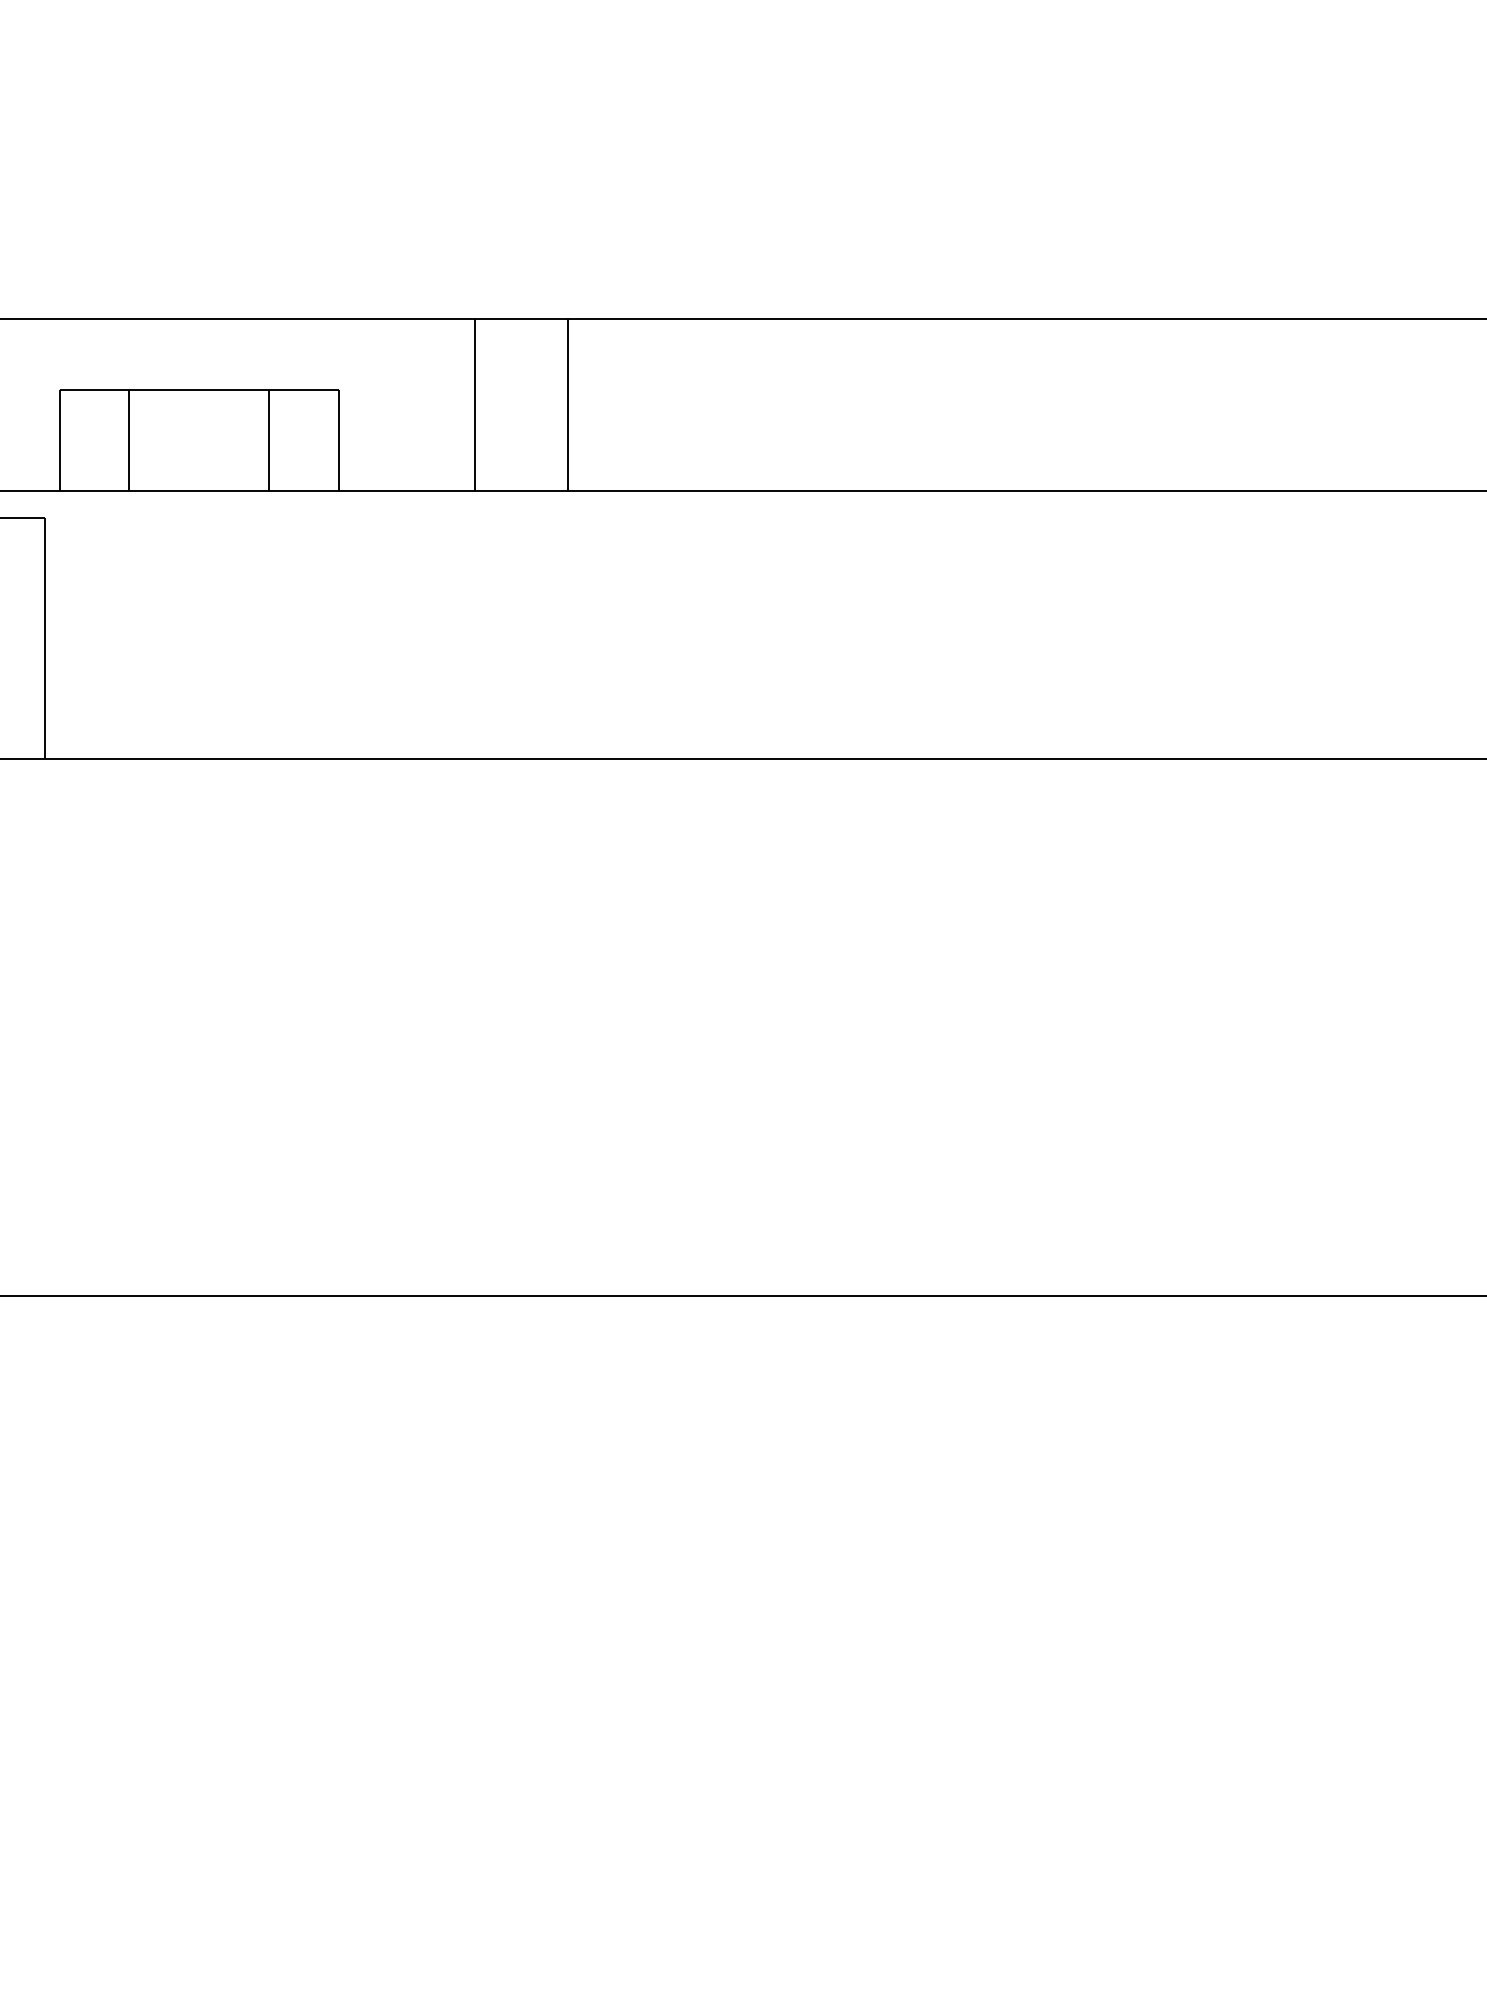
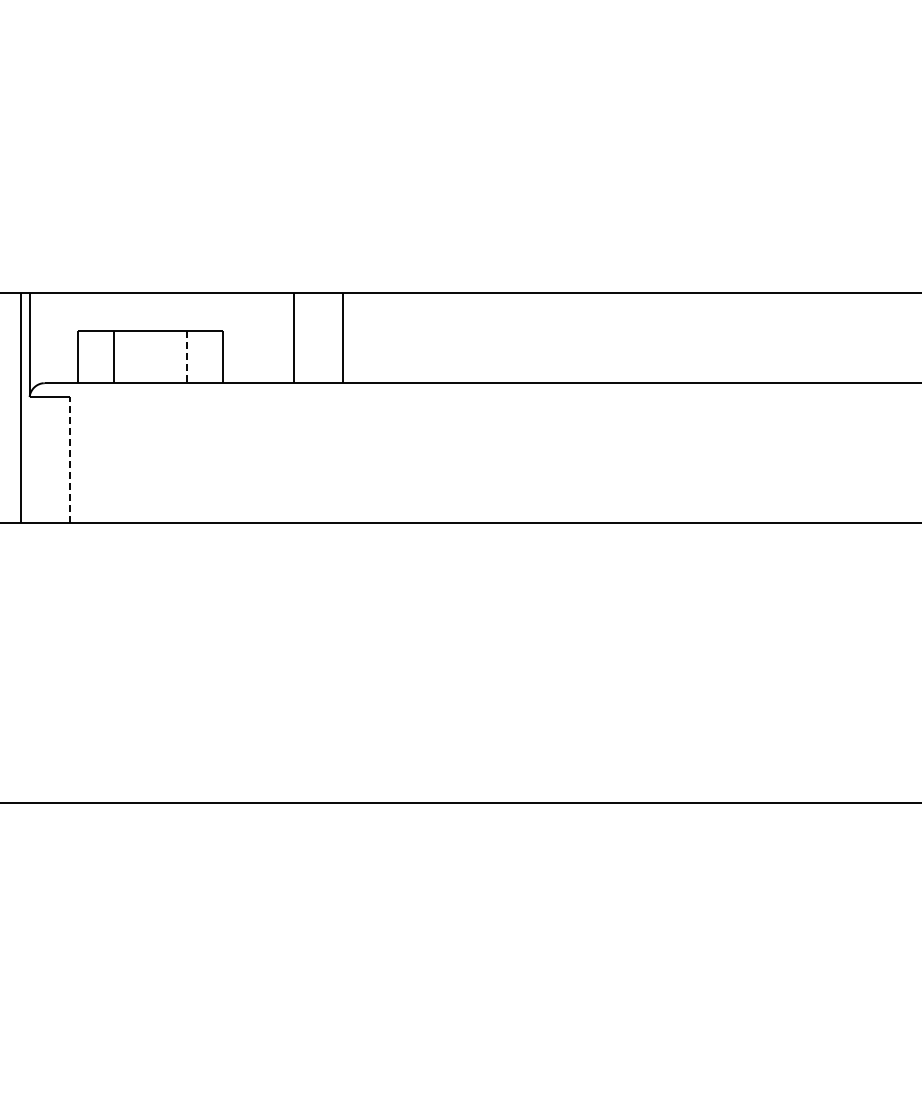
line: (268, 441) -> (186, 357), solid -> dashed
line: (43, 639) -> (69, 460), solid -> dashed

